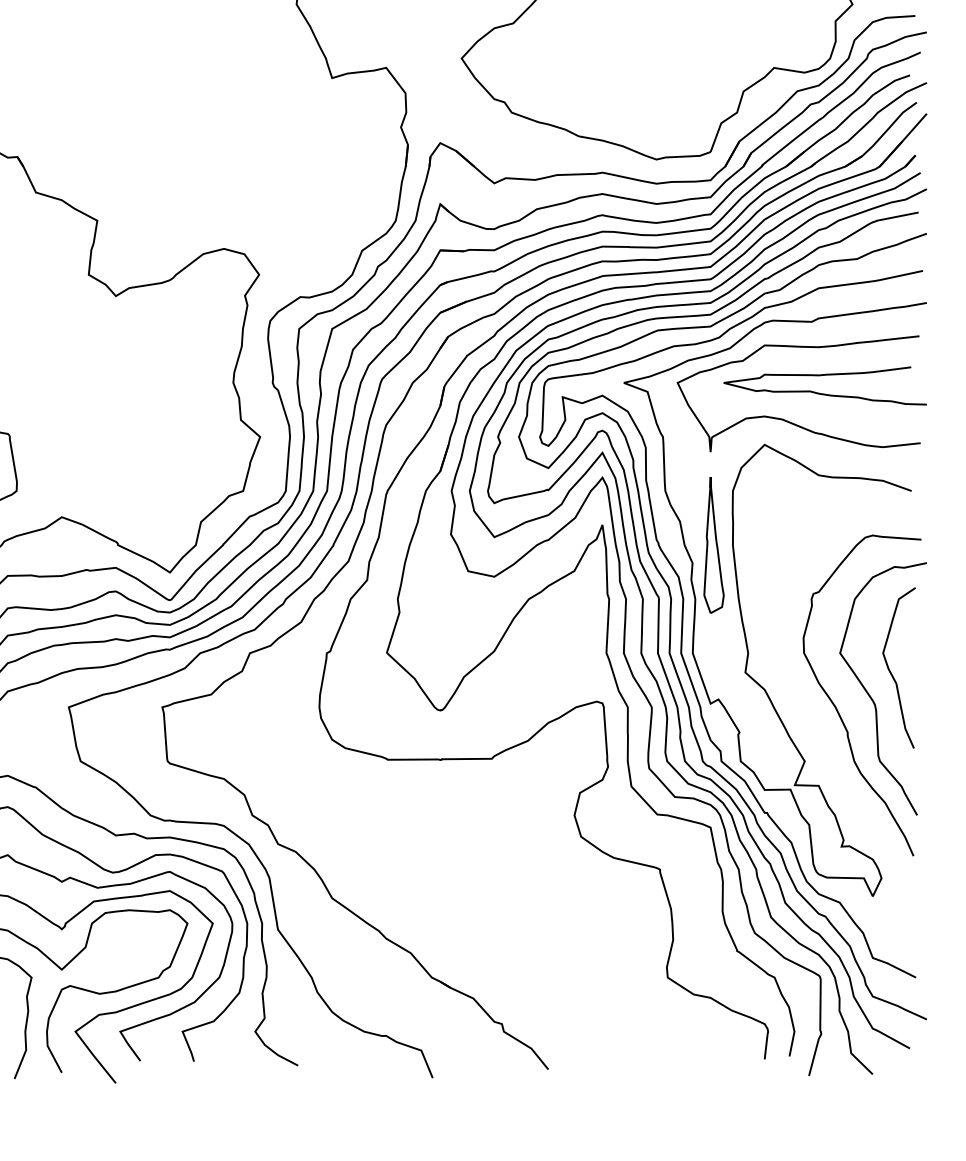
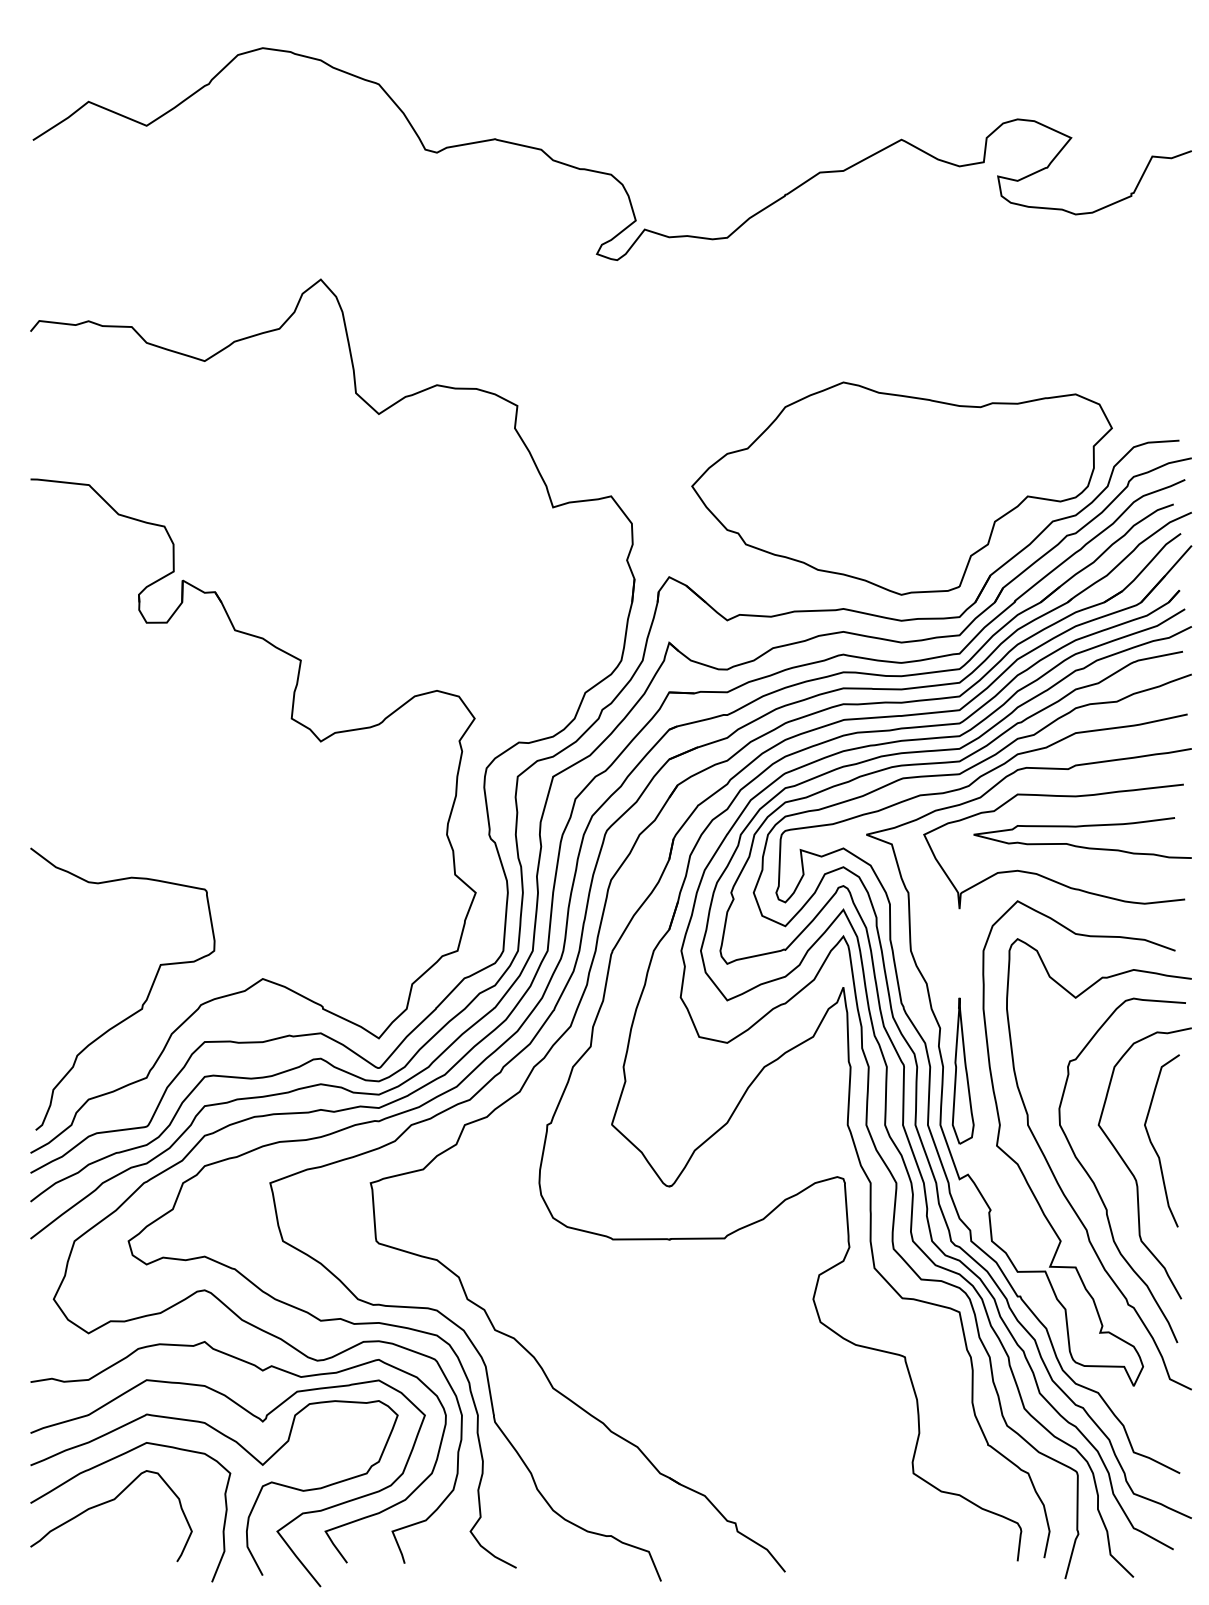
part: (713, 544) -> (962, 1070), moved
curve: (805, 711) -> (1061, 1187), added

